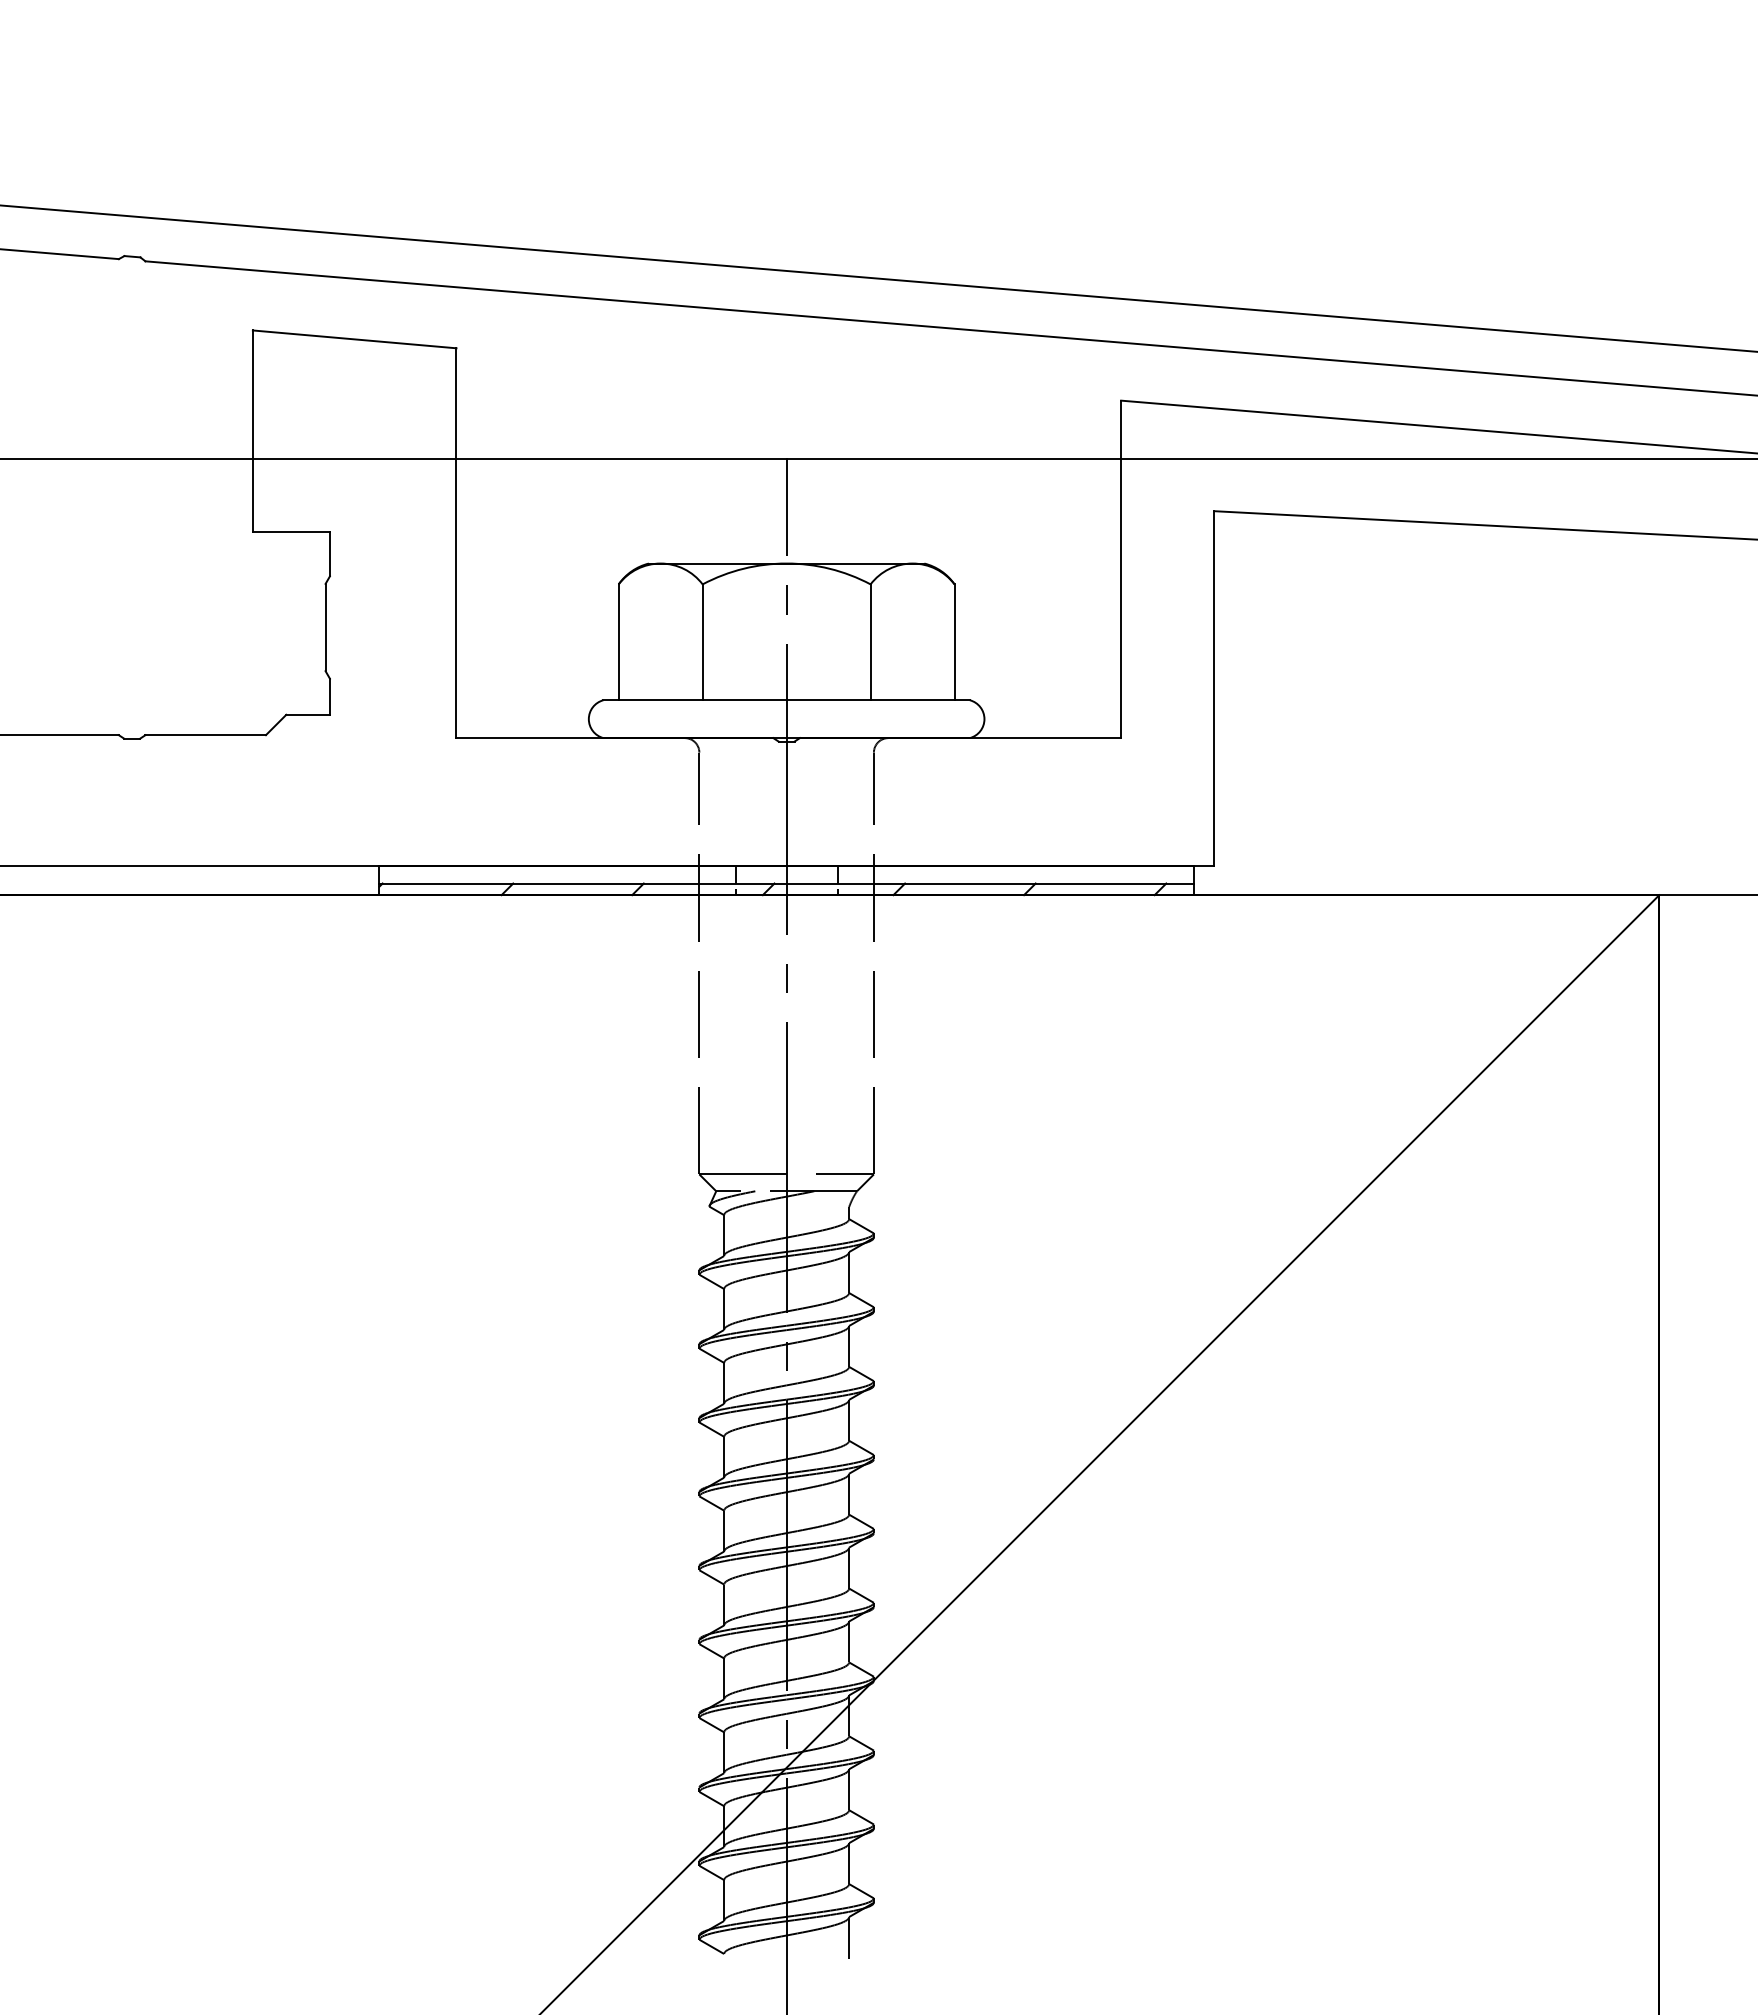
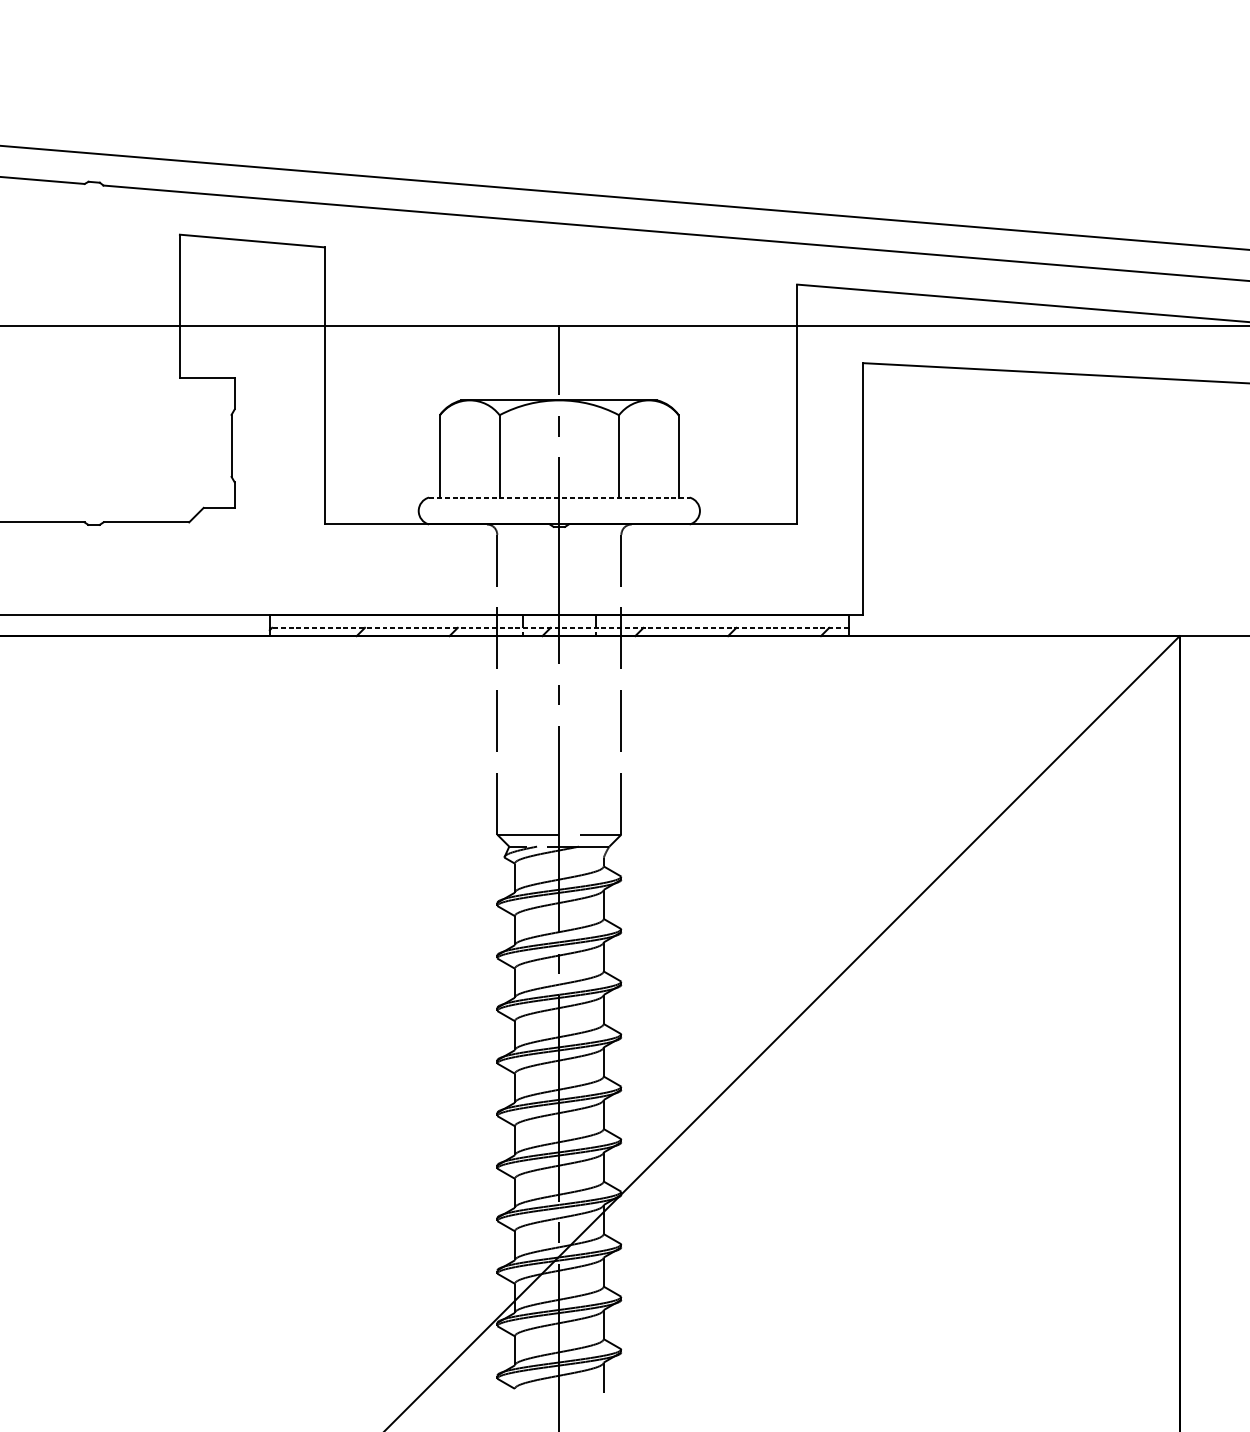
line: (787, 700) -> (559, 497), solid -> dashed
line: (786, 883) -> (559, 627), solid -> dashed

